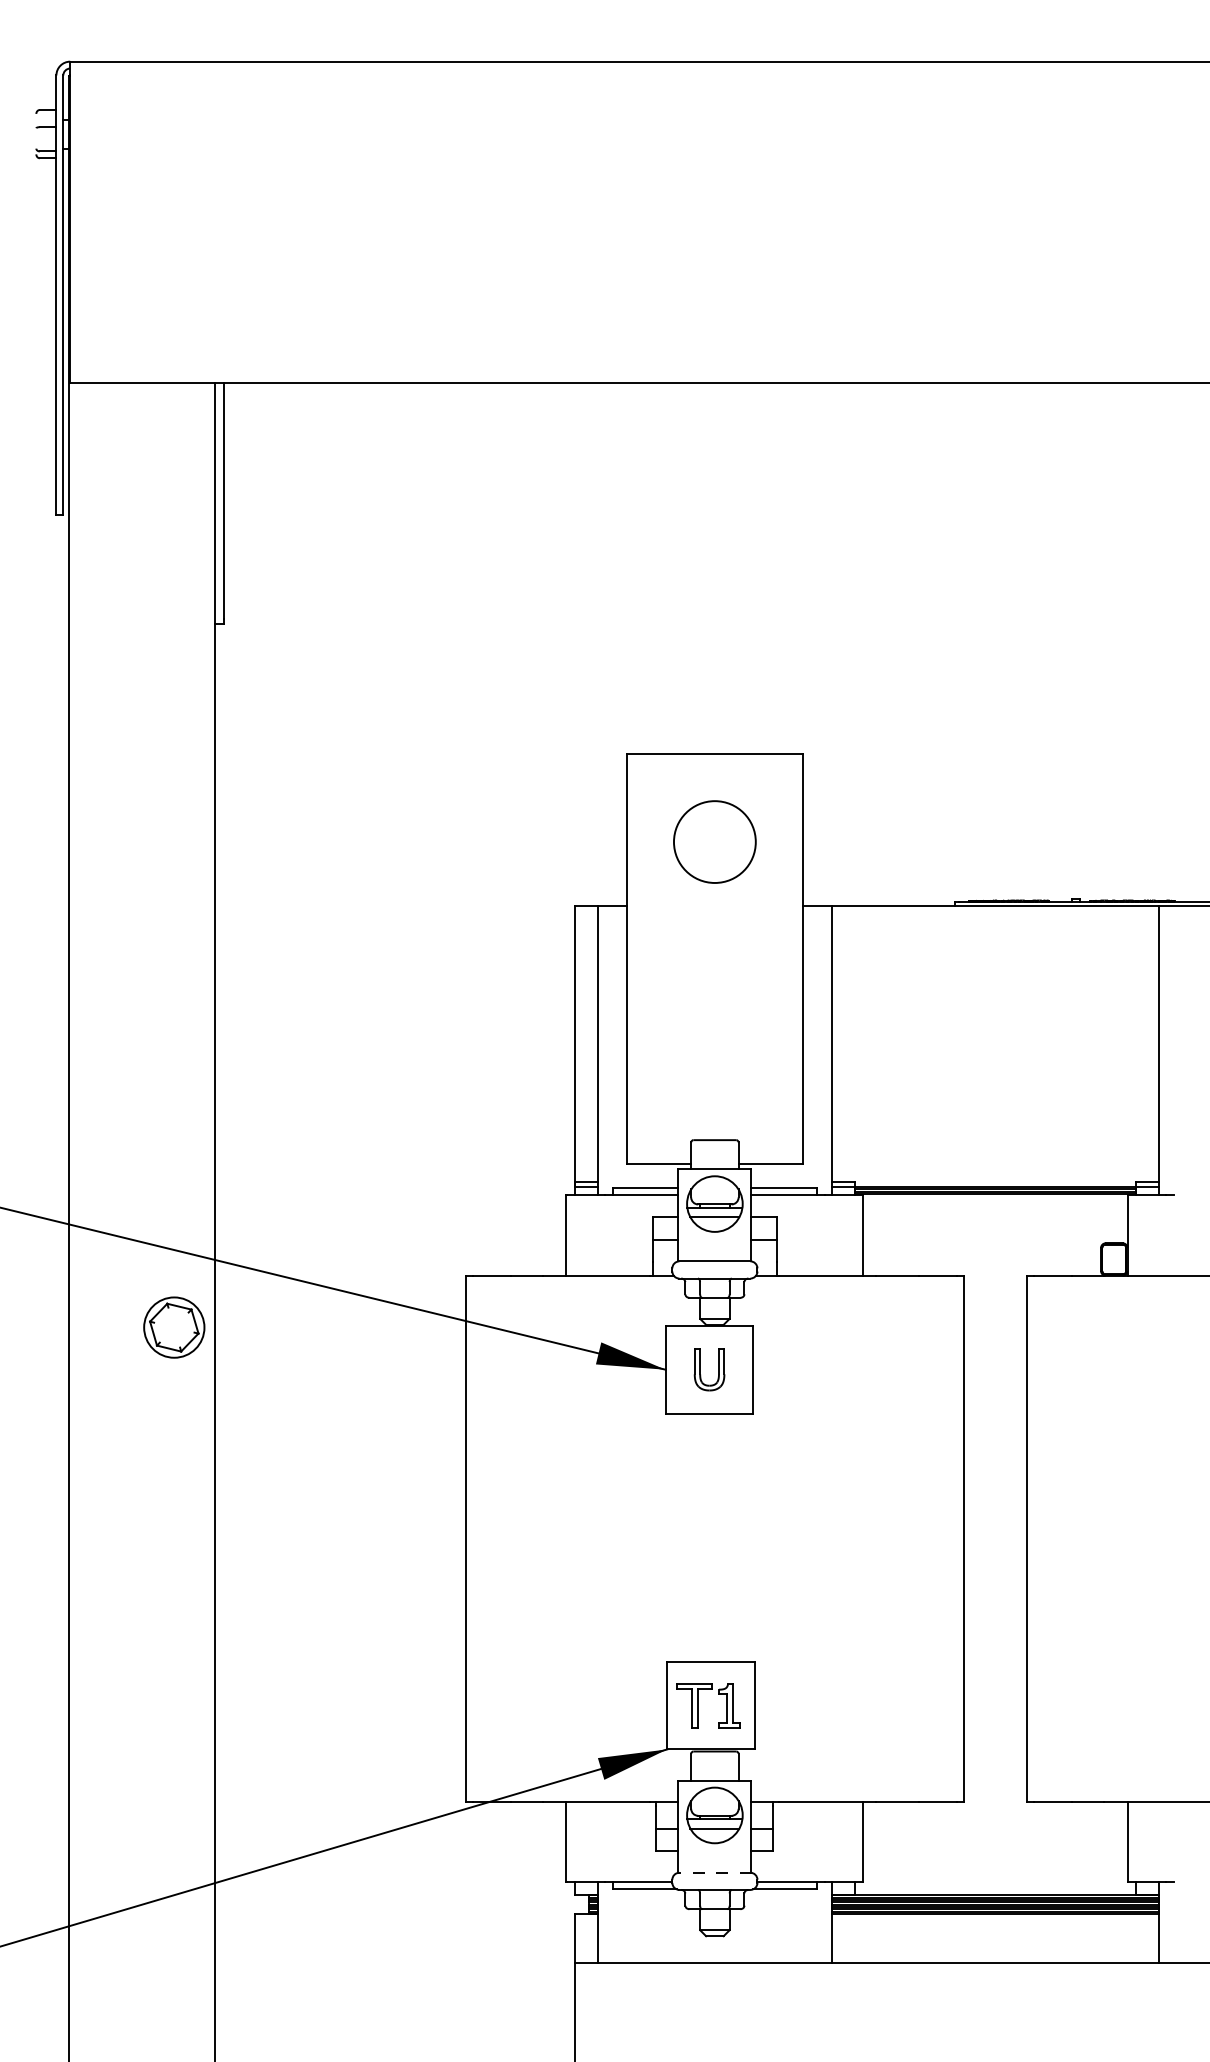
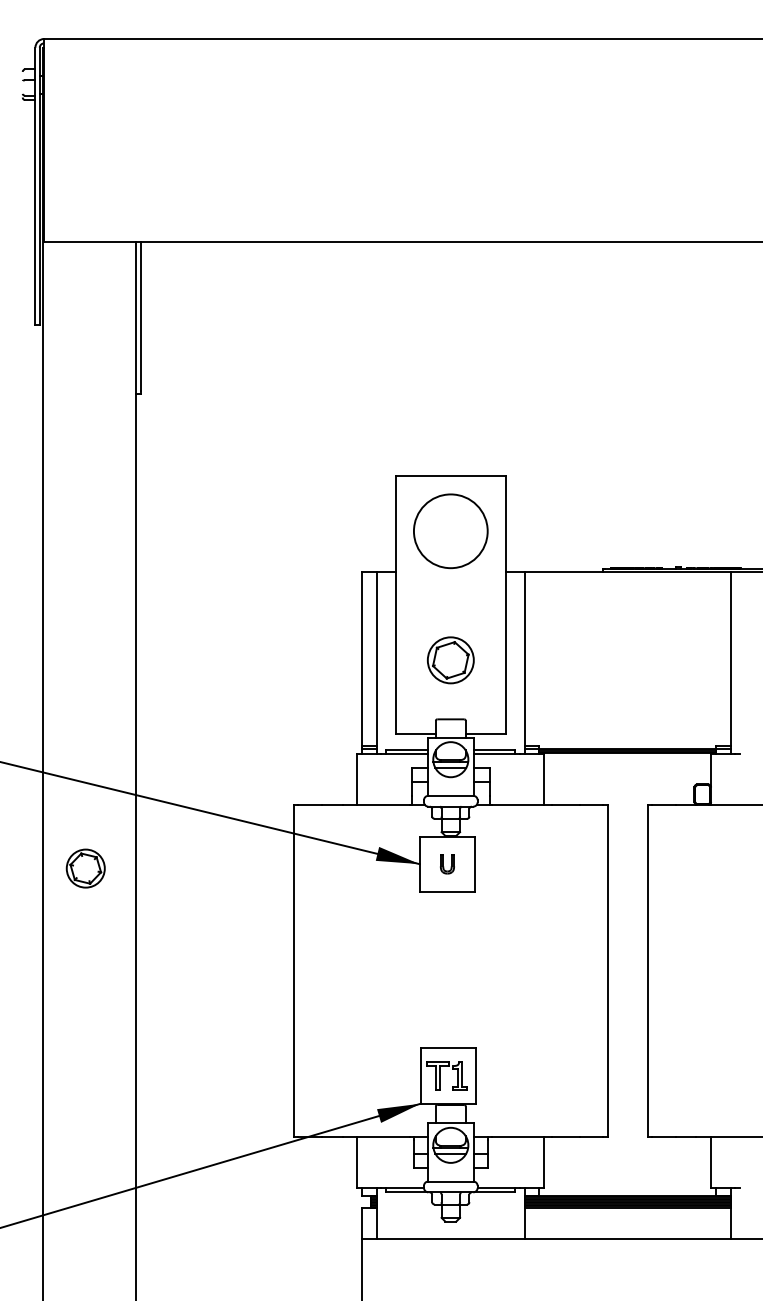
circle: (714, 842) -> (450, 531), size x1.43
part: (714, 1046) -> (450, 660), added
part: (173, 1327) -> (85, 868), moved
part: (709, 1370) -> (447, 864), size x0.71
line: (714, 1872) -> (450, 1181), dashed -> solid

